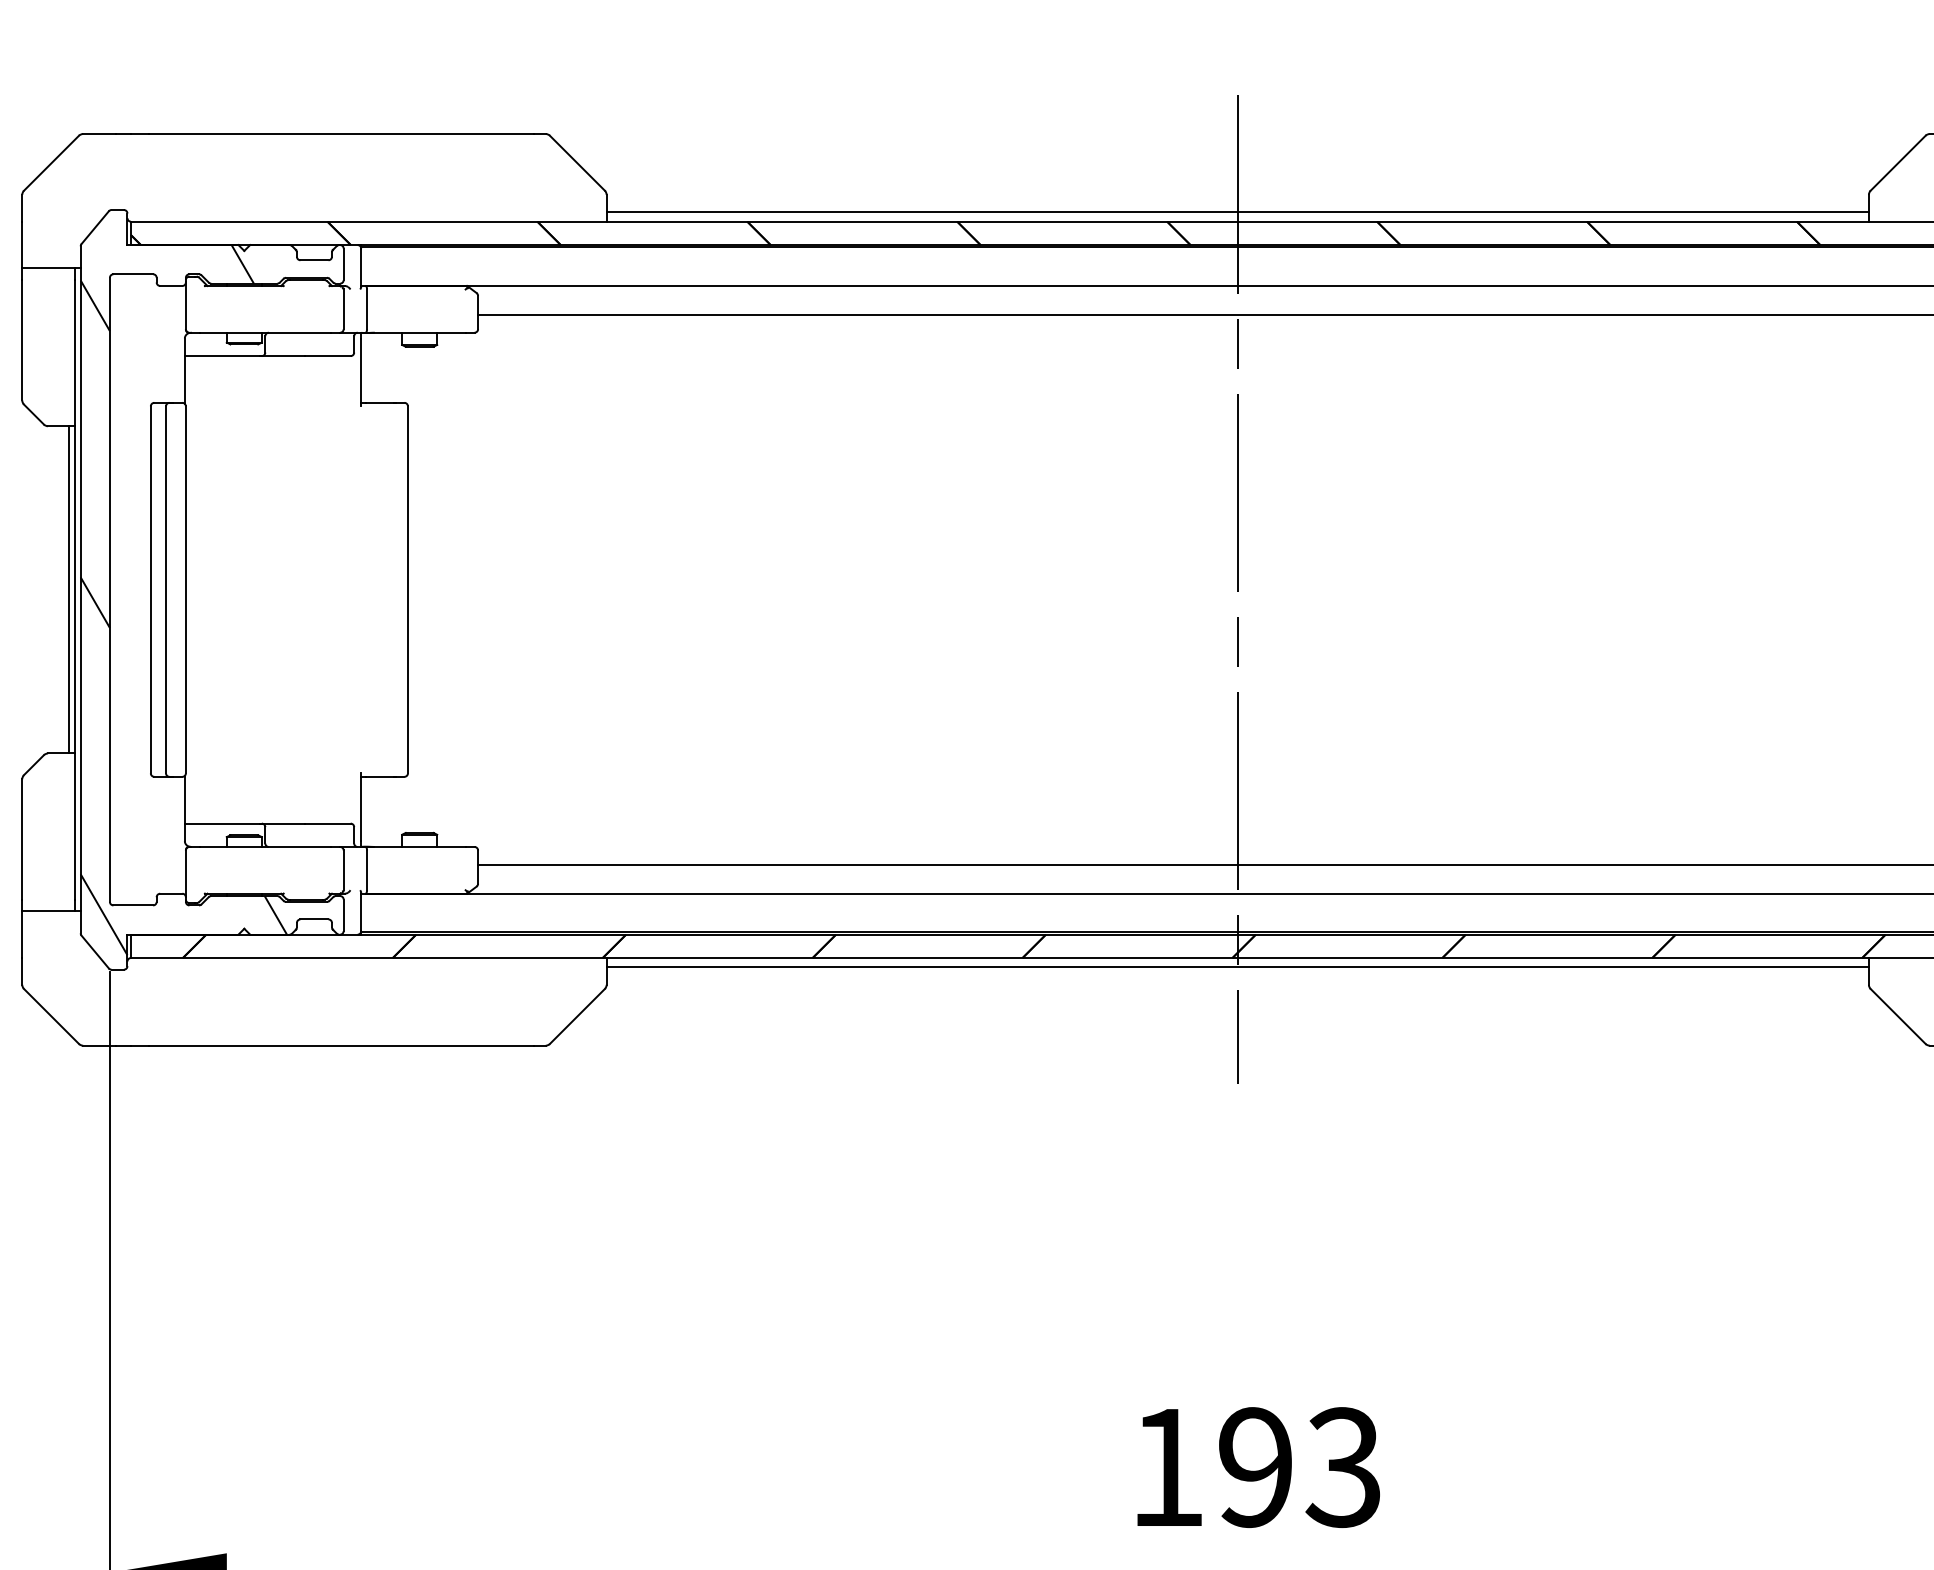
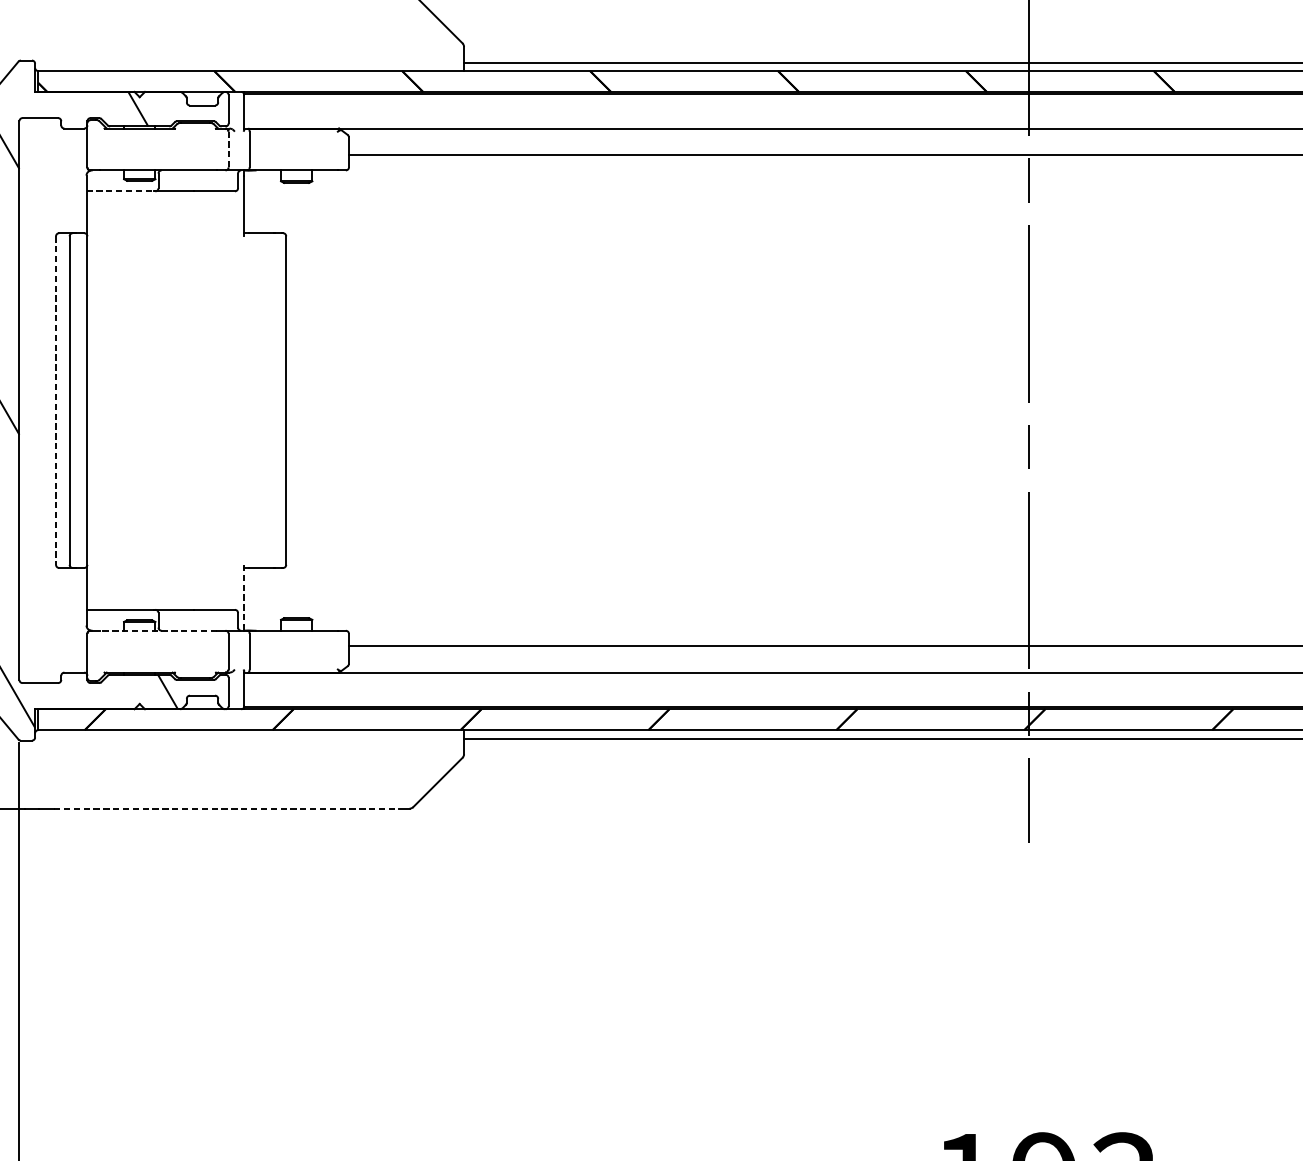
line: (343, 309) -> (228, 149), solid -> dashed
line: (222, 356) -> (120, 191), solid -> dashed
line: (150, 590) -> (55, 401), solid -> dashed
line: (361, 807) -> (244, 595), solid -> dashed
line: (264, 846) -> (157, 630), solid -> dashed
line: (341, 1045) -> (226, 808), solid -> dashed

